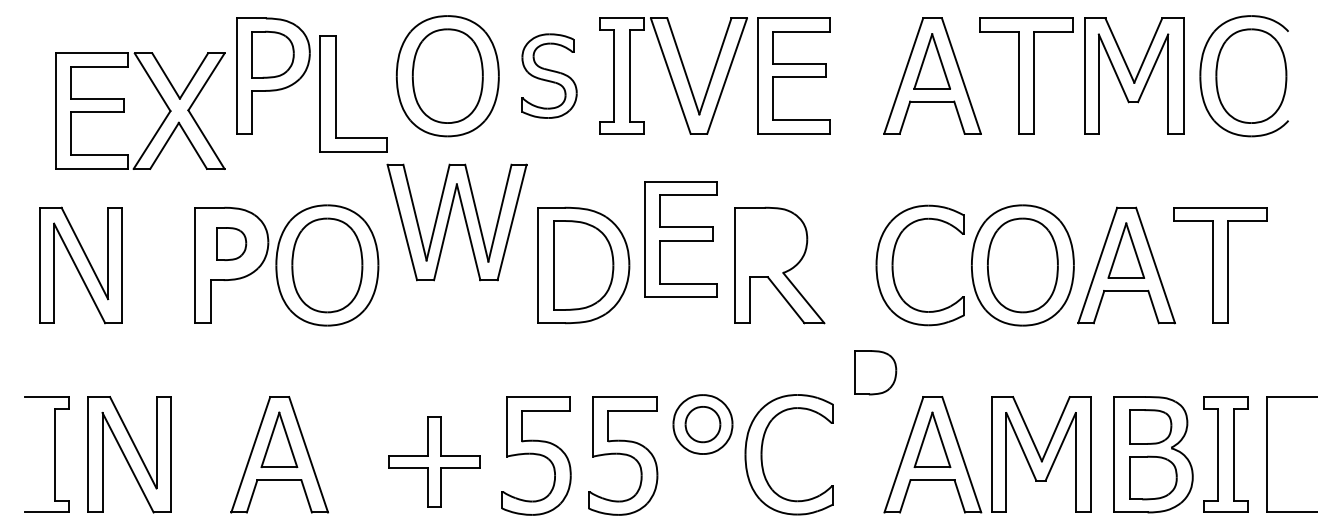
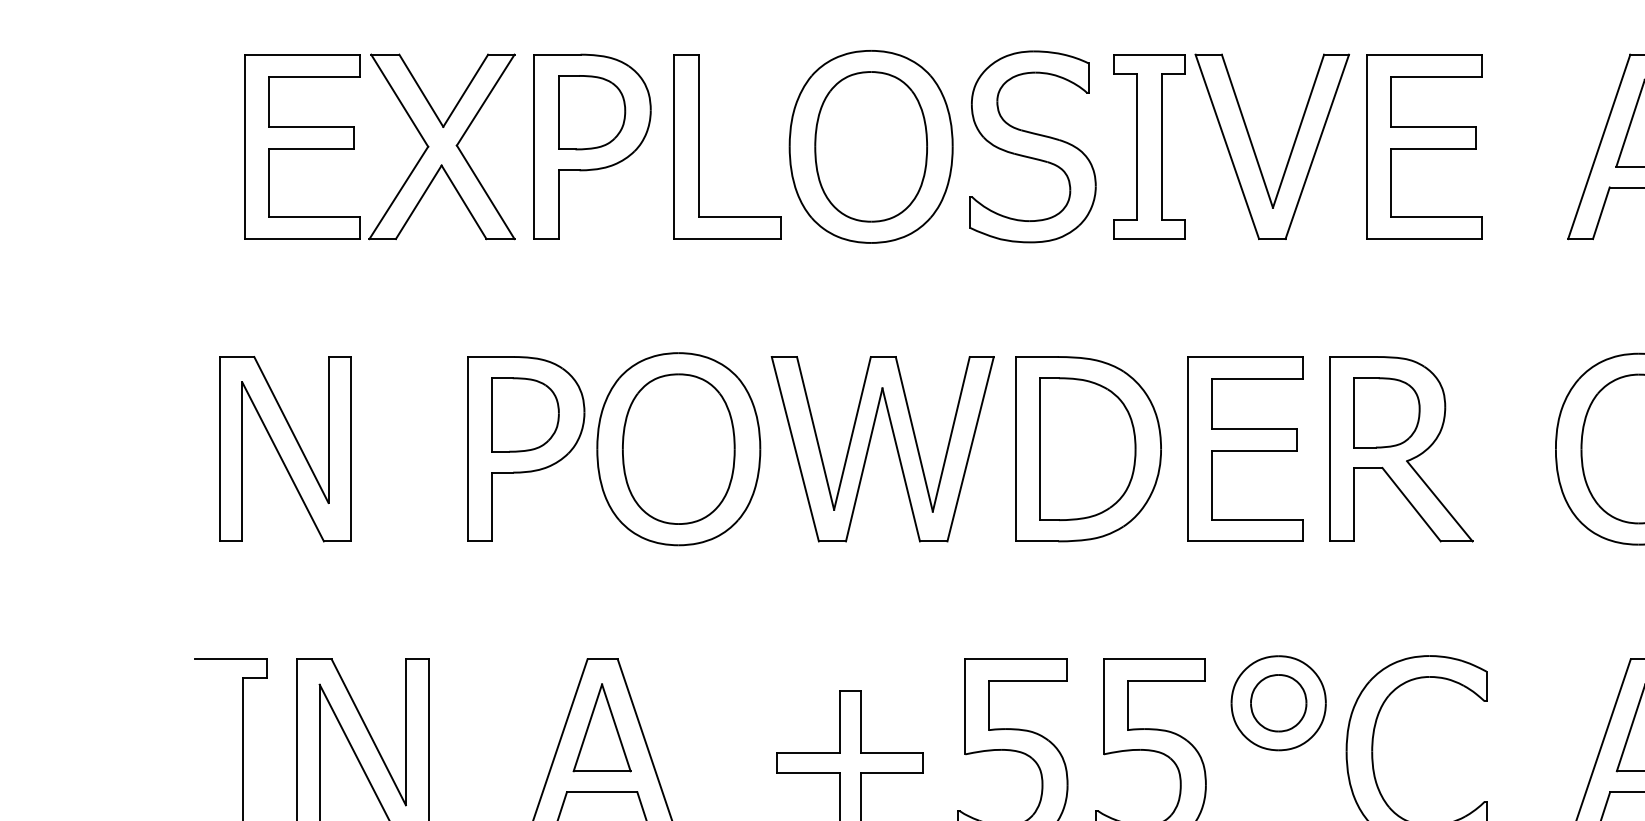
part: (549, 75) -> (1033, 145), size x1.43
part: (336, 93) -> (699, 145), moved
part: (124, 110) -> (354, 145), moved
part: (449, 220) -> (870, 446), moved
part: (680, 239) -> (1244, 449), moved
part: (231, 243) -> (525, 414), size x1.43
part: (875, 372) -> (1386, 412), moved

